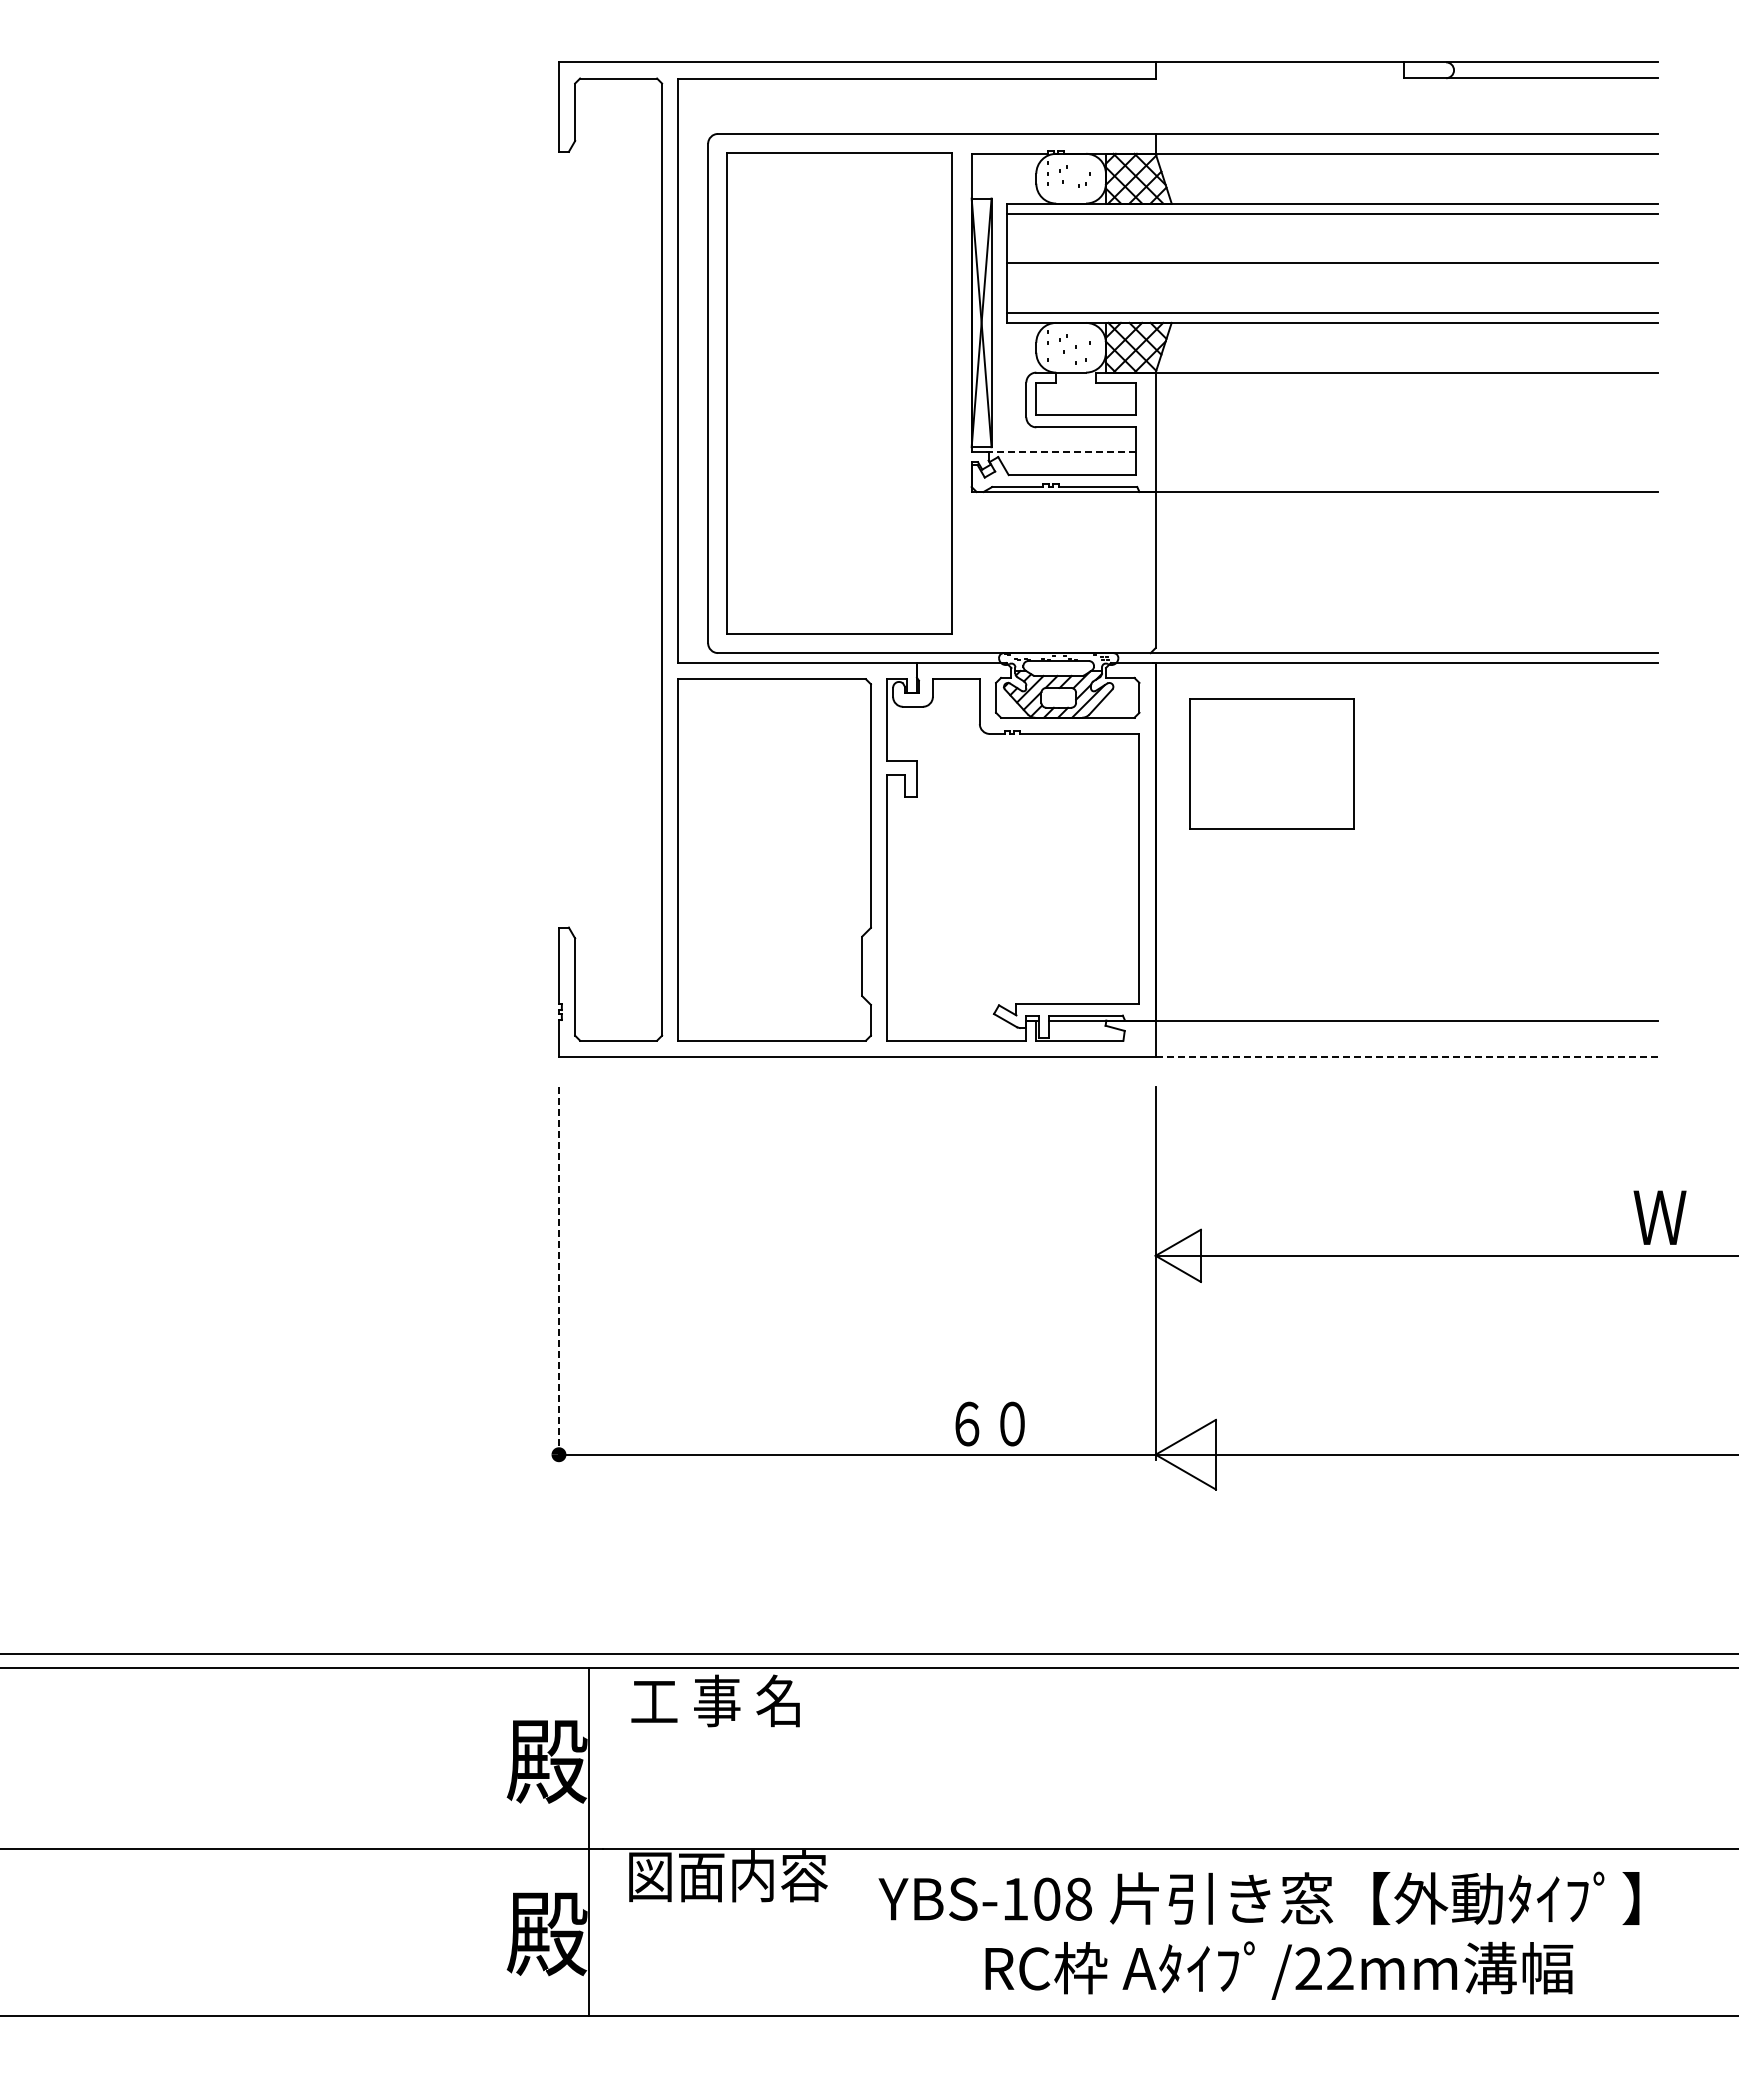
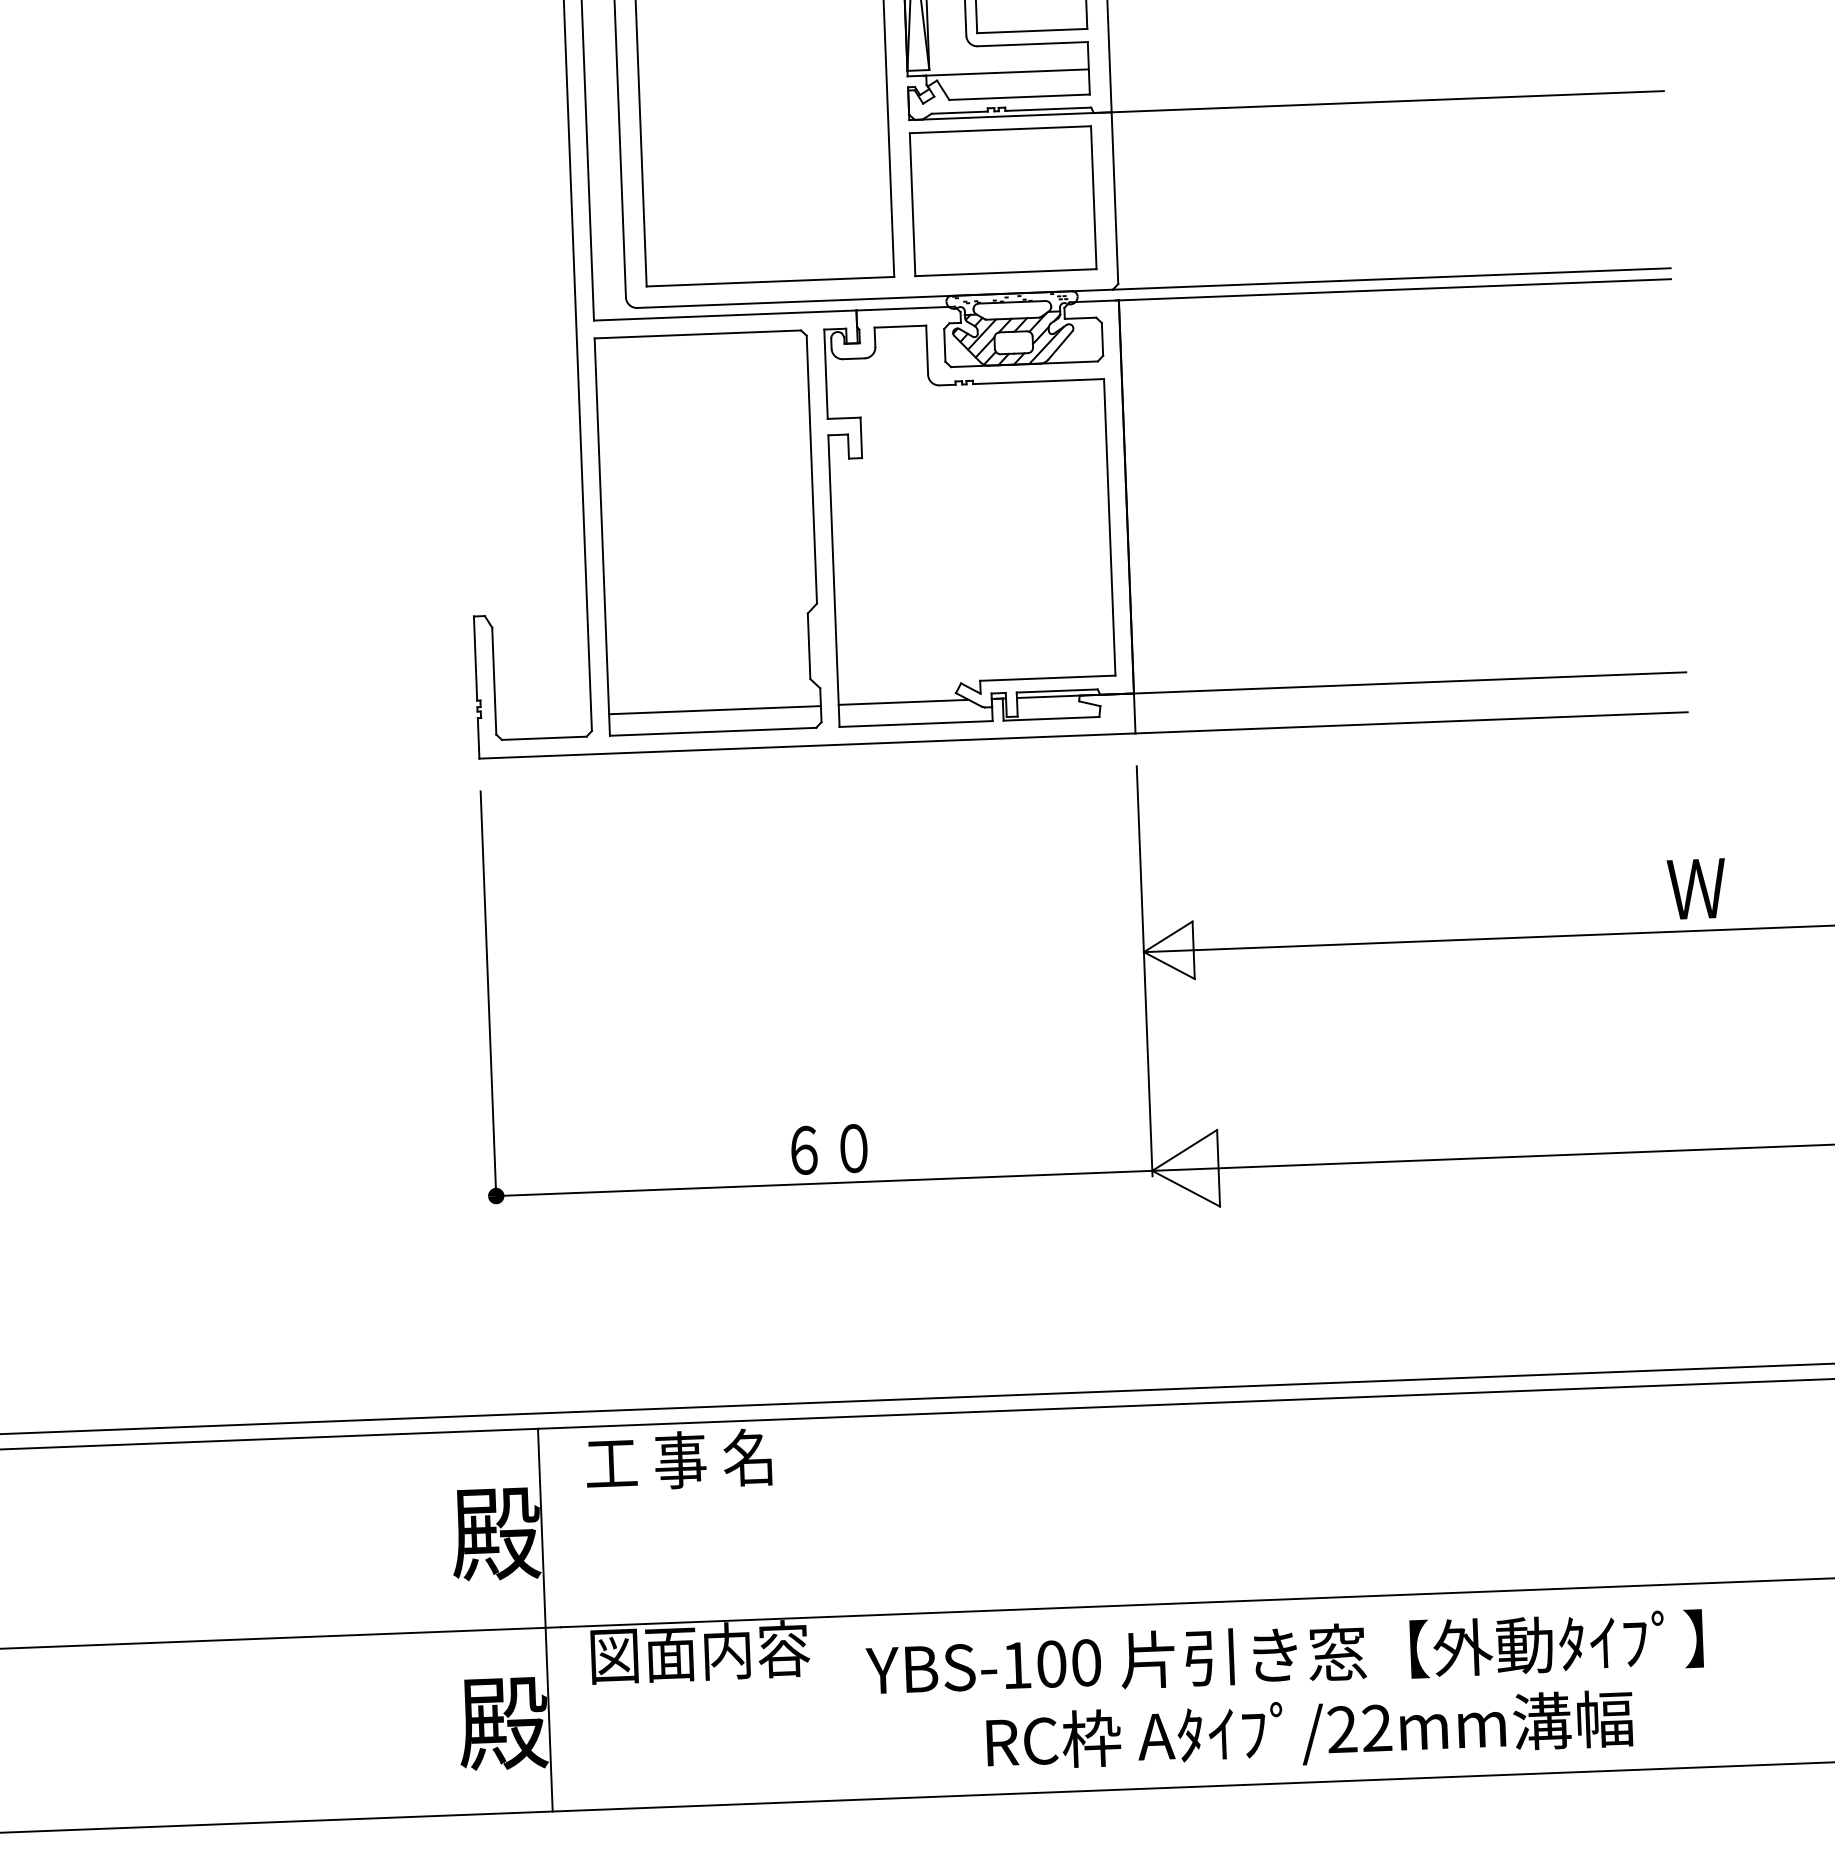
line: (1061, 452) -> (1006, 72), dashed -> solid
part: (1271, 763) -> (1002, 200), moved
line: (946, 1020) -> (903, 702), added
line: (774, 1021) -> (714, 710), added
line: (1407, 1056) -> (1412, 722), dashed -> solid
line: (558, 1273) -> (488, 996), dashed -> solid
text: (989, 1423) -> (828, 1148), moved
text: (1078, 1898) -> (1086, 1662), YBS-108 -> YBS-100

